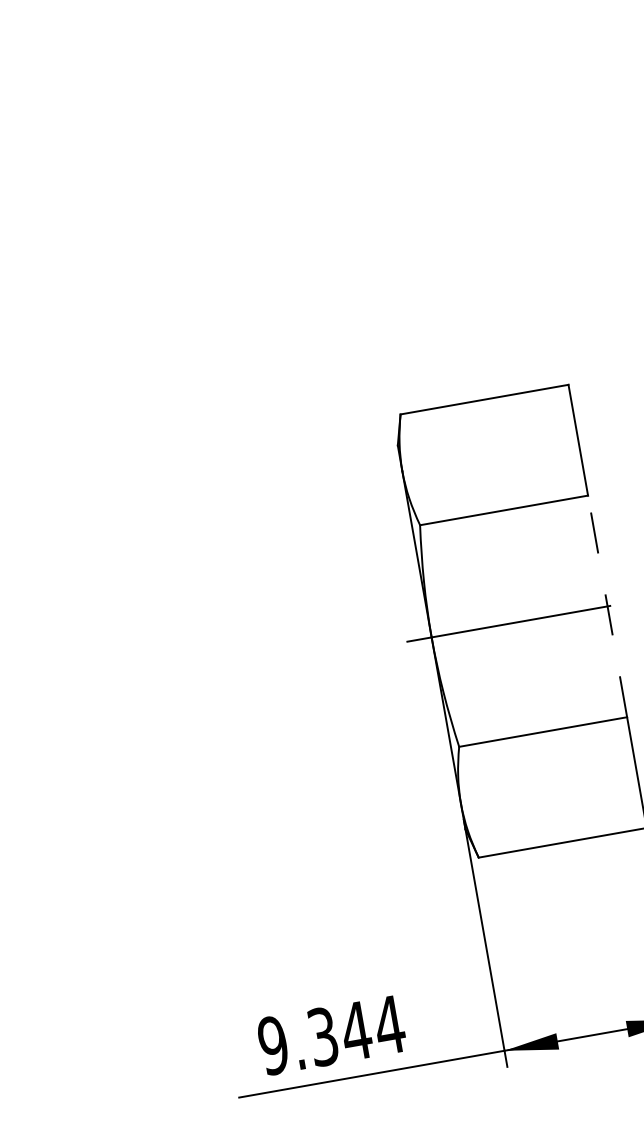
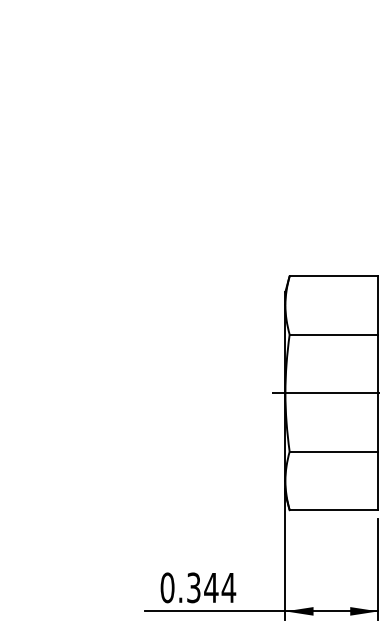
line: (607, 605) -> (378, 392), dashed -> solid
text: (273, 1044) -> (167, 587), 9.344 -> 0.344

